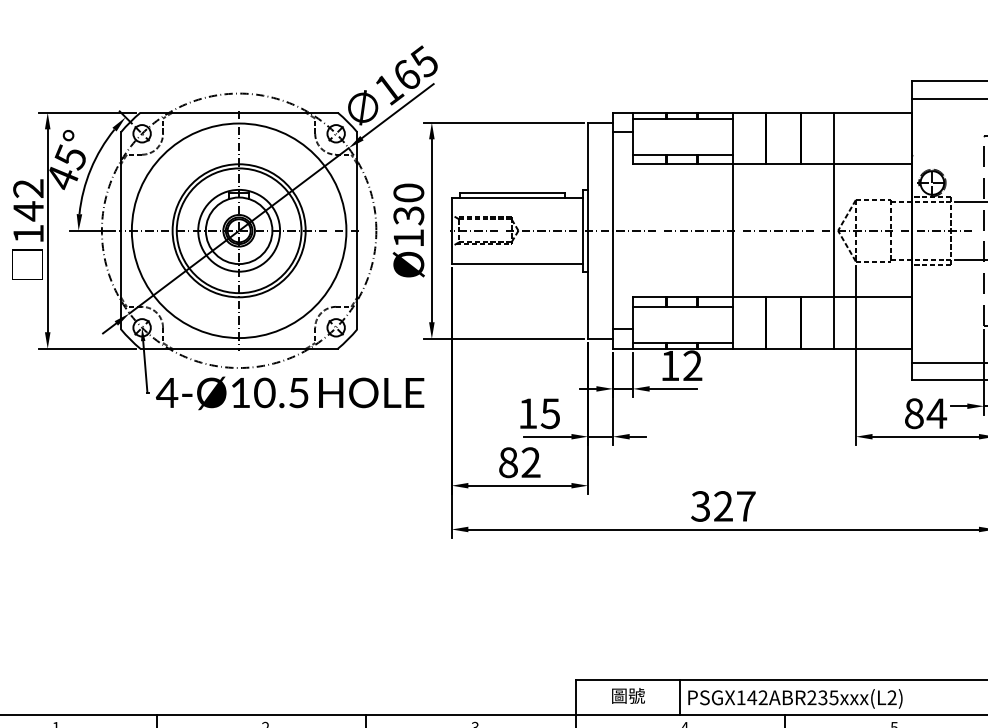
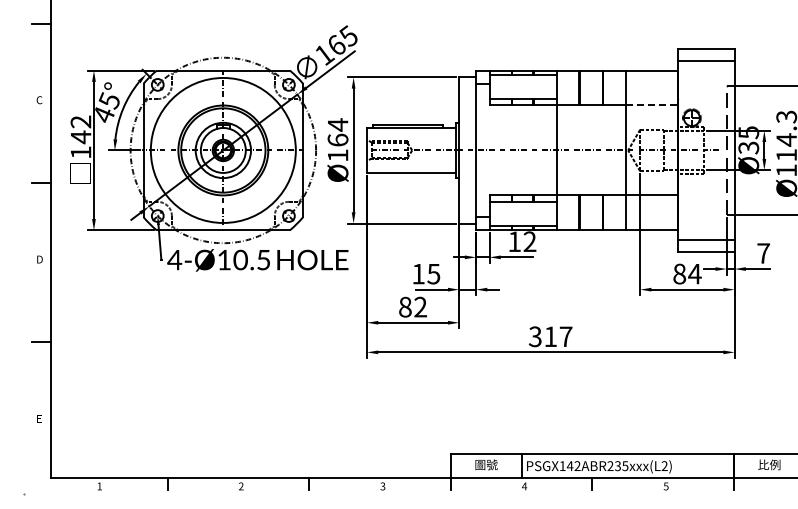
line: (874, 164) -> (652, 105), solid -> dashed
text: (408, 204) -> (337, 132), Ø130 -> Ø164
text: (723, 506) -> (550, 336), 327 -> 317

